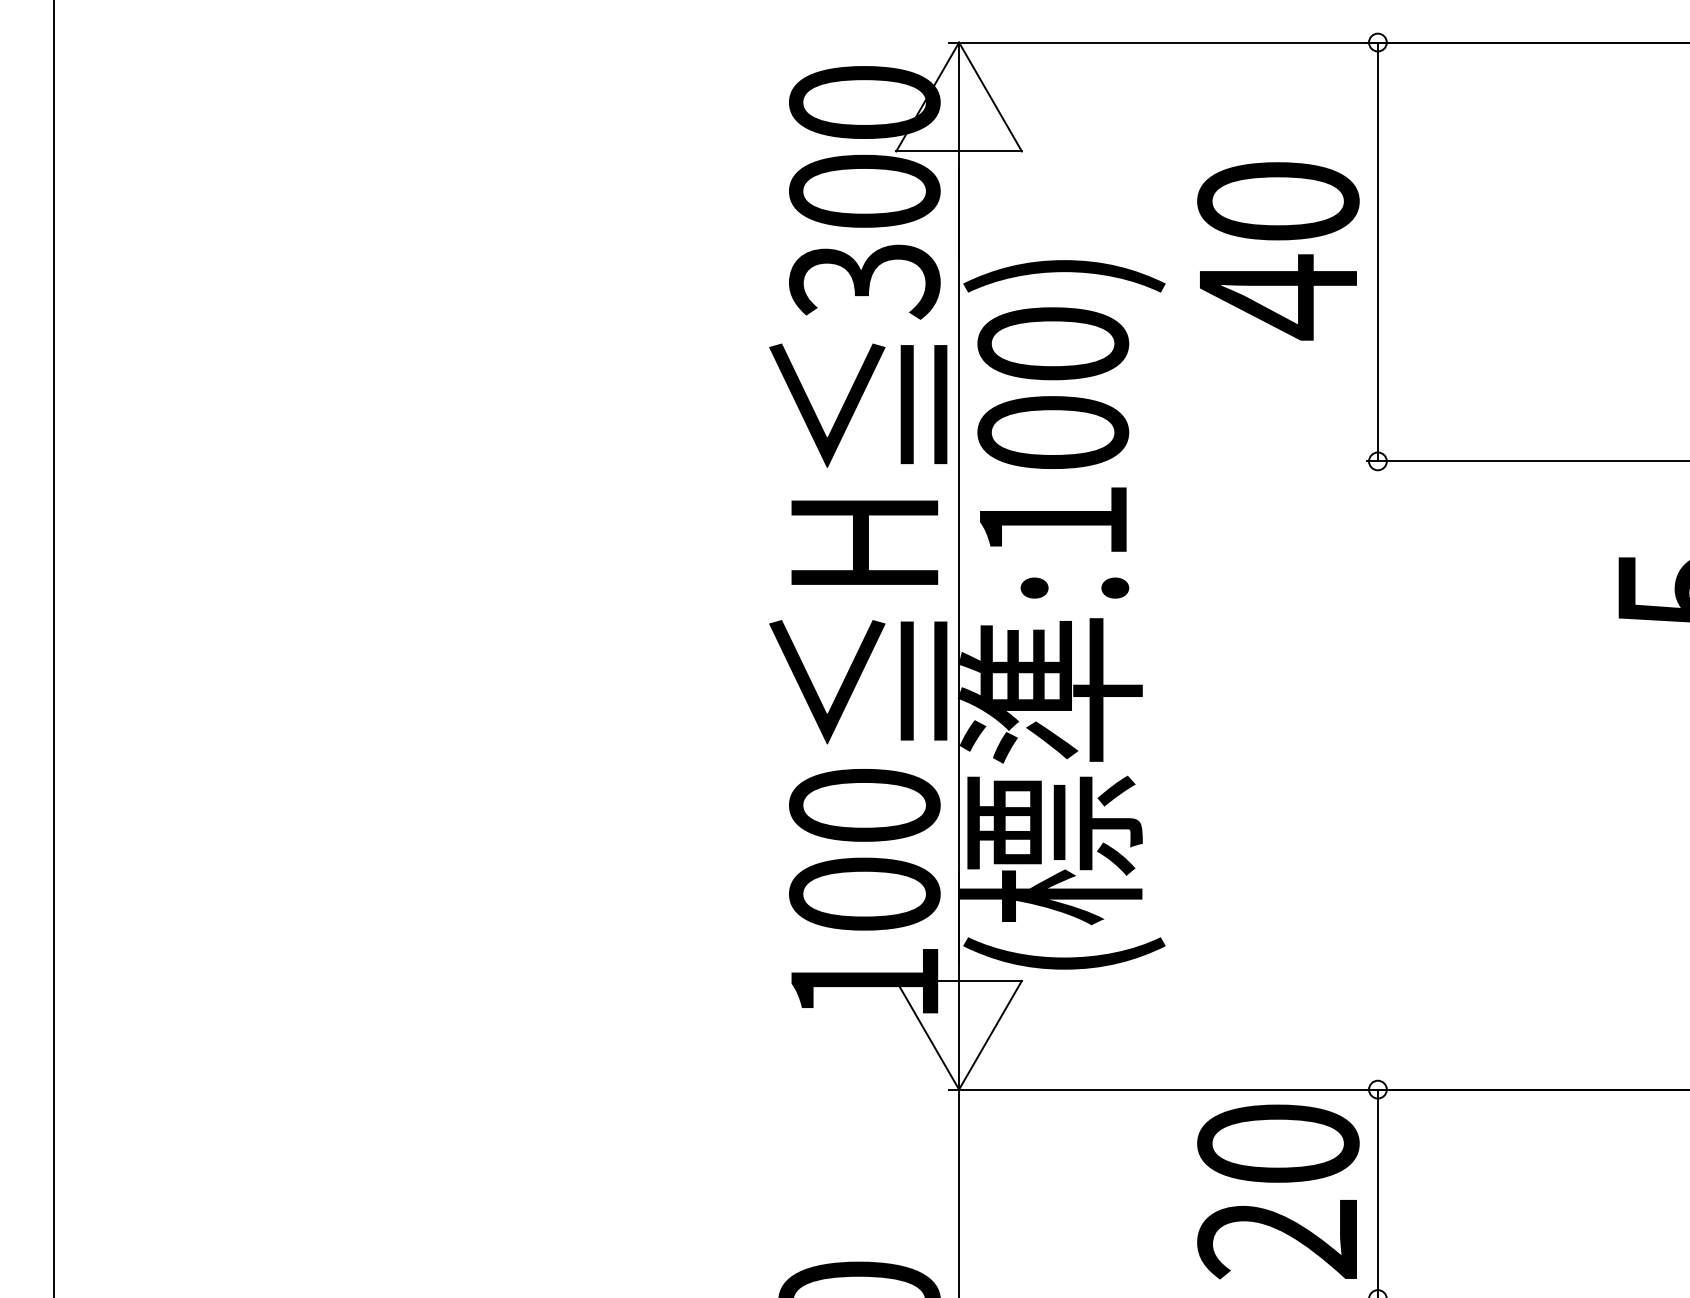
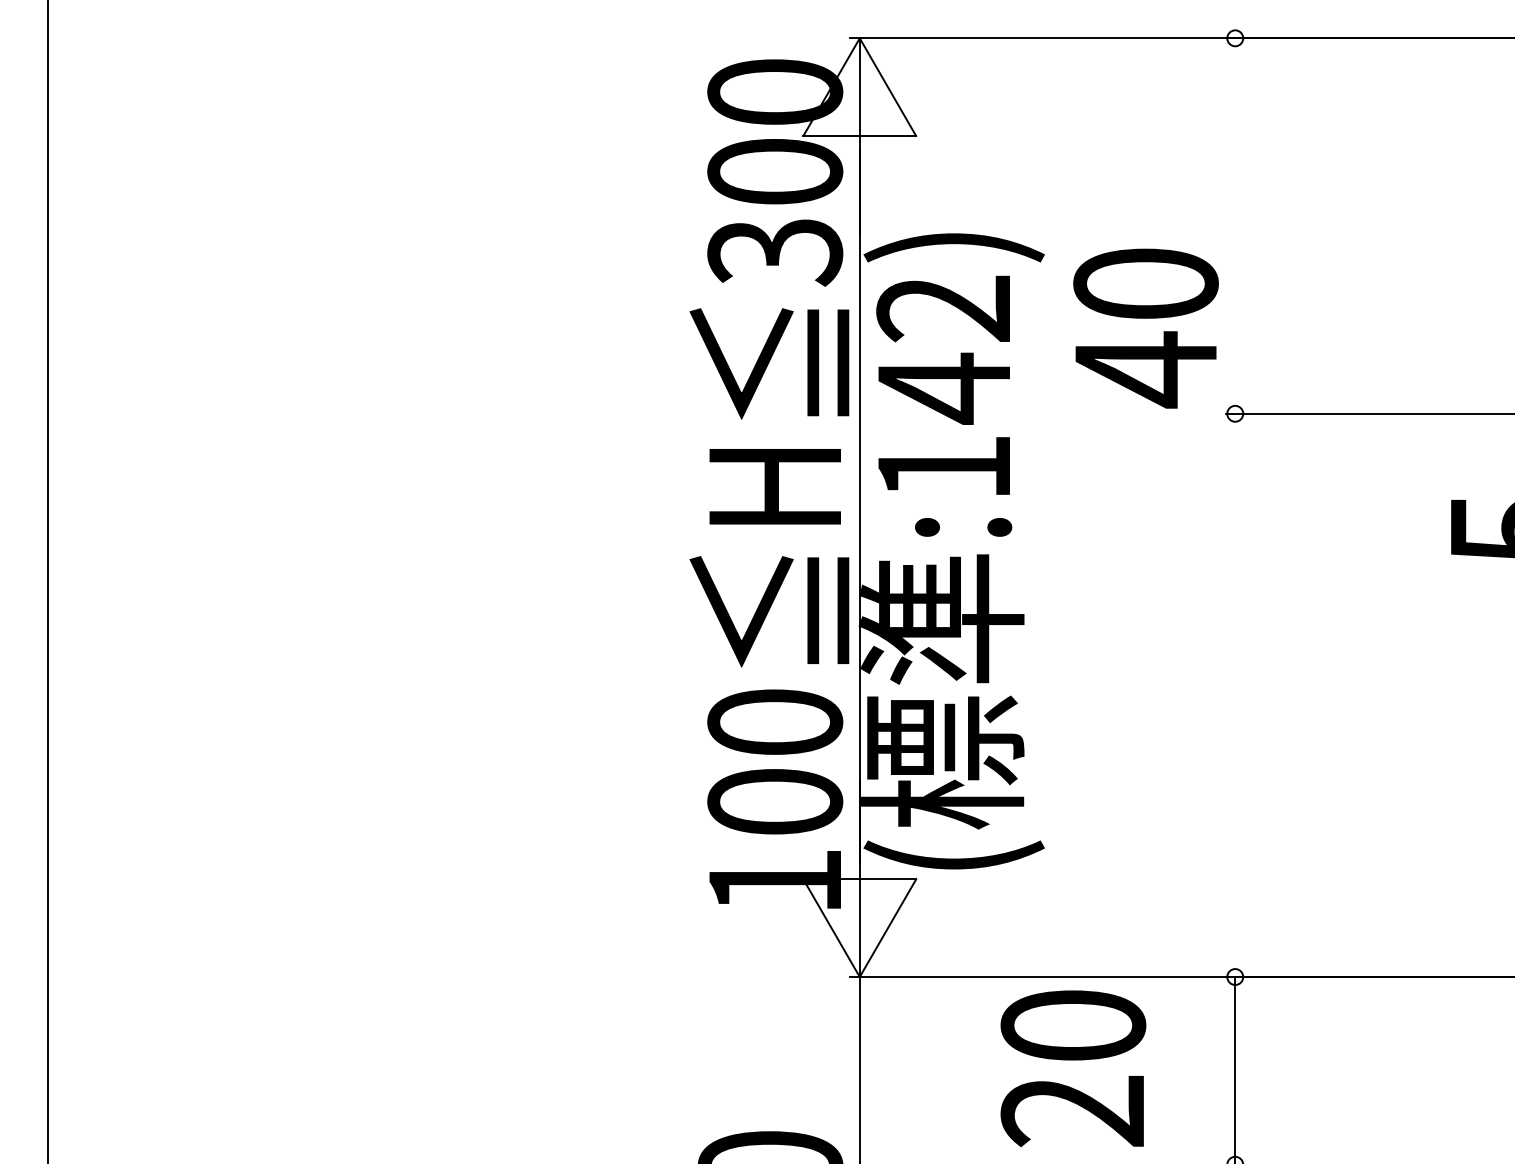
text: (1278, 251) -> (1146, 328), moved
line: (1377, 251) -> (1234, 225), removed
text: (1053, 390) -> (944, 350), :100) -> :142)
text: (1278, 1191) -> (1073, 1068), moved

